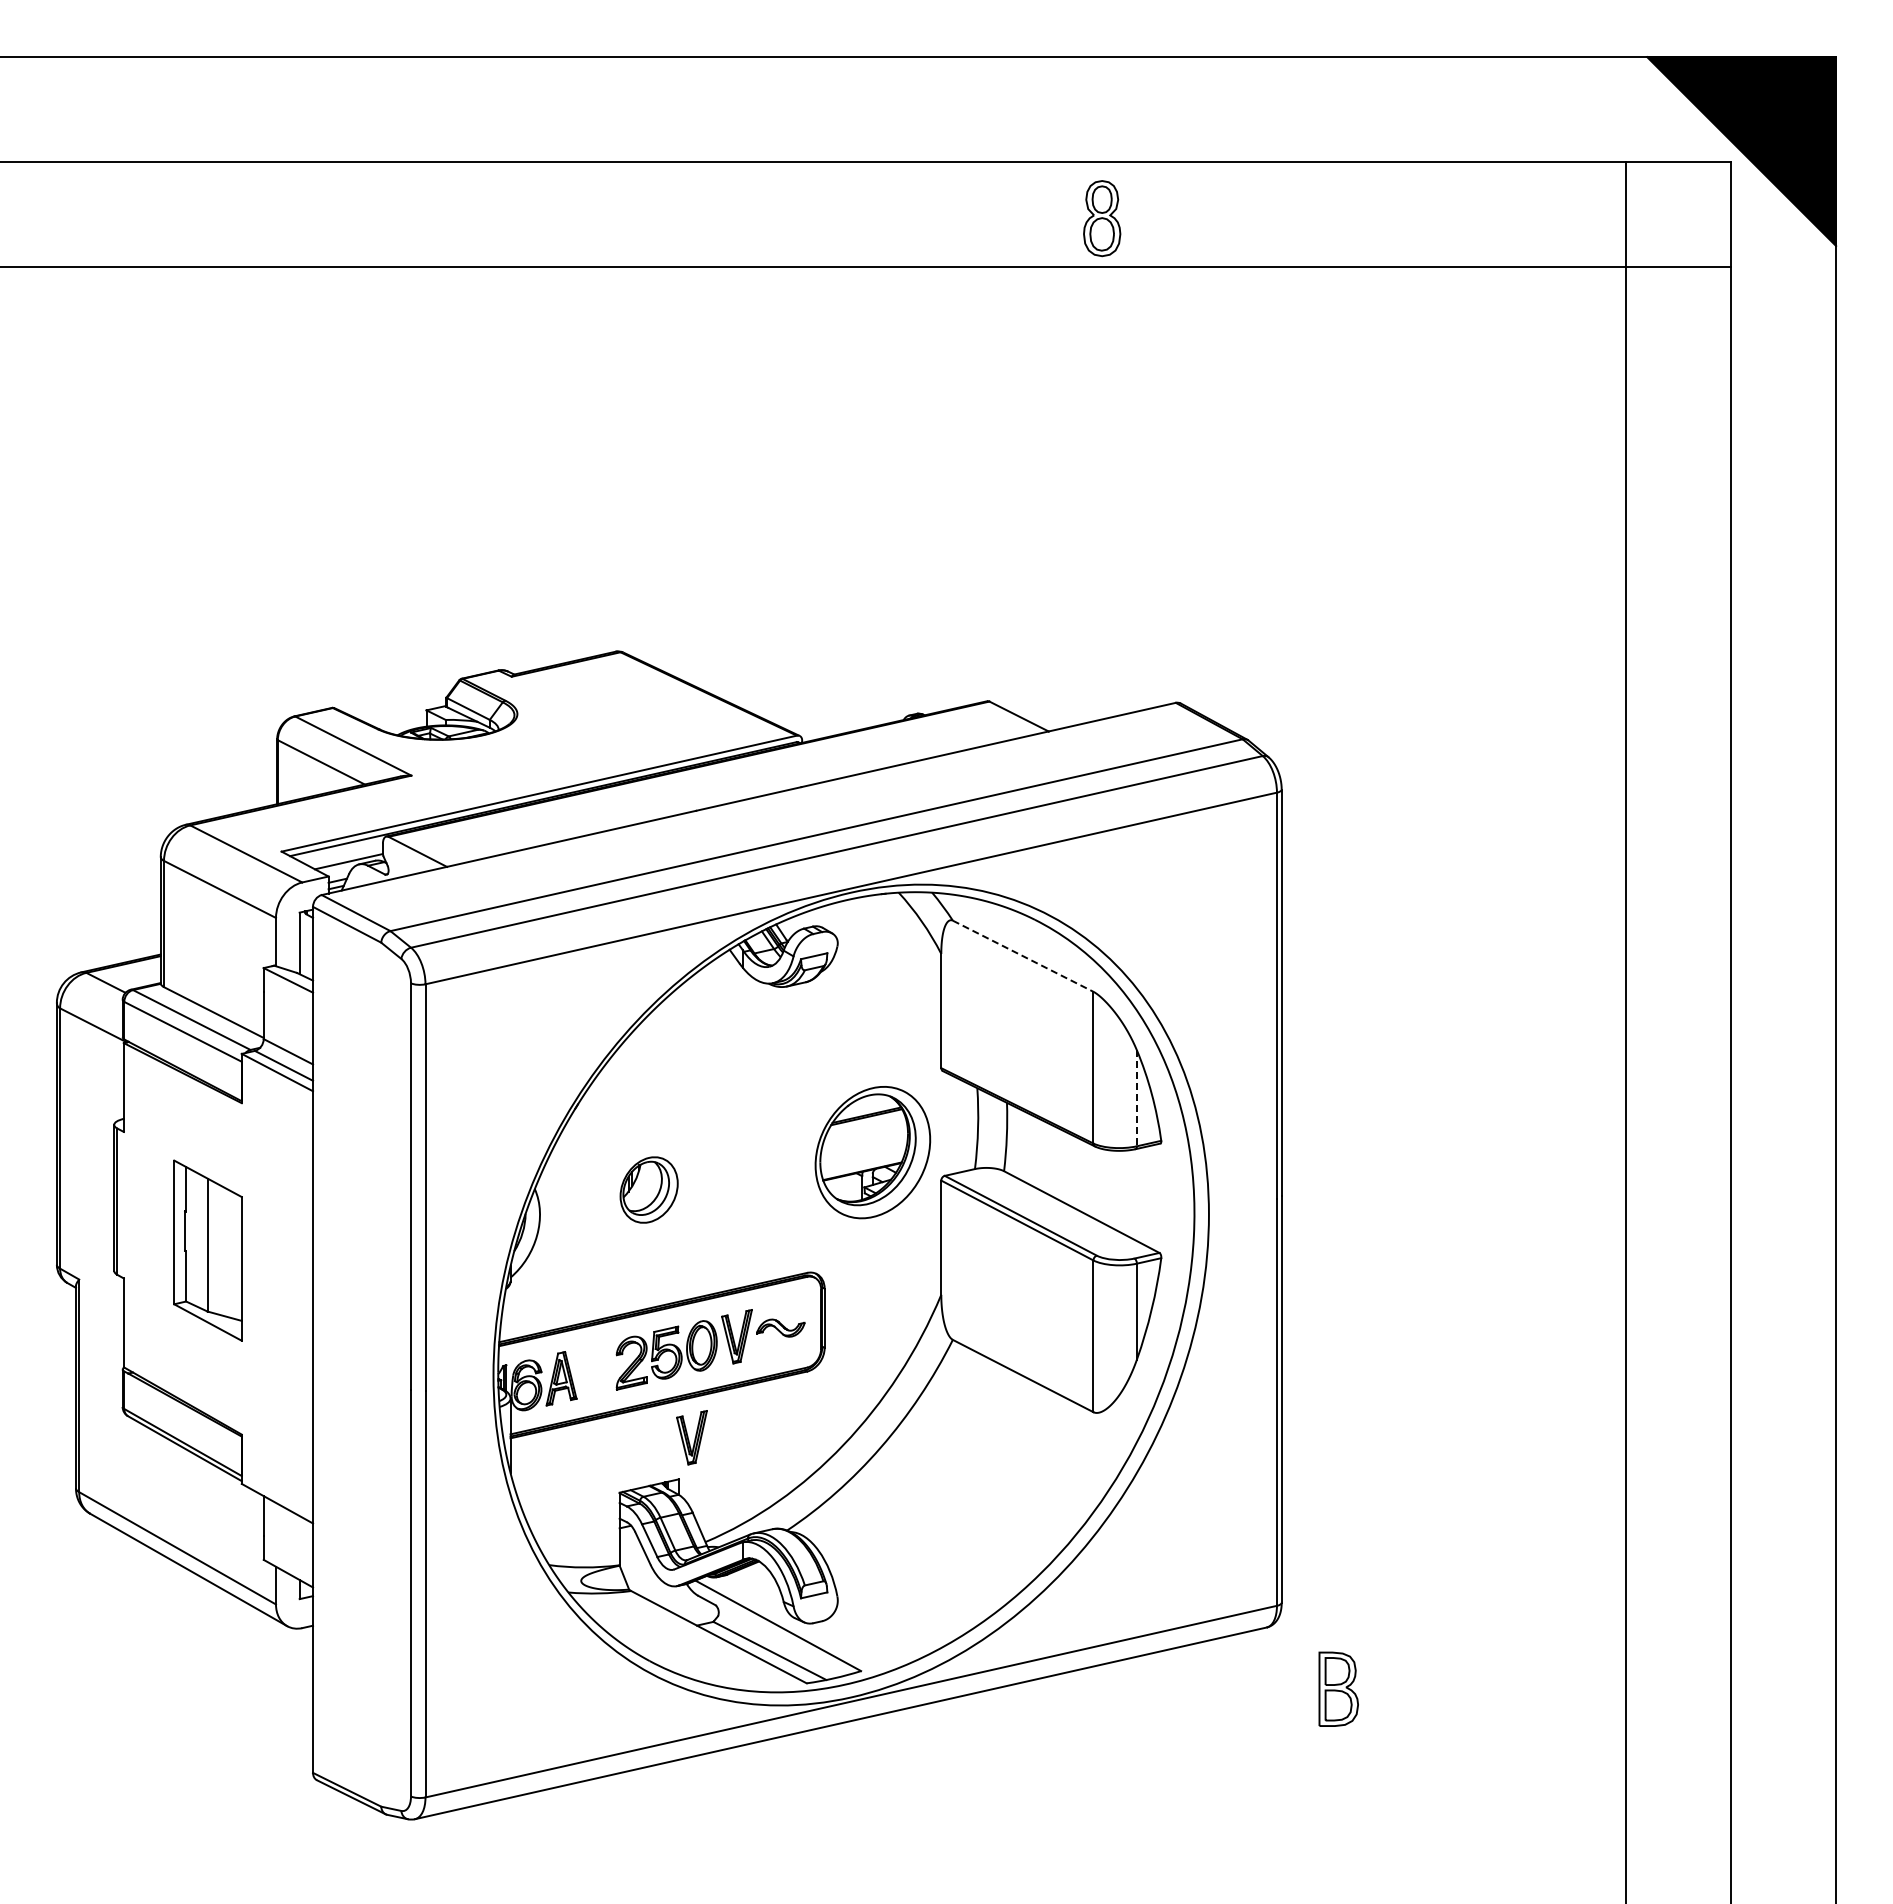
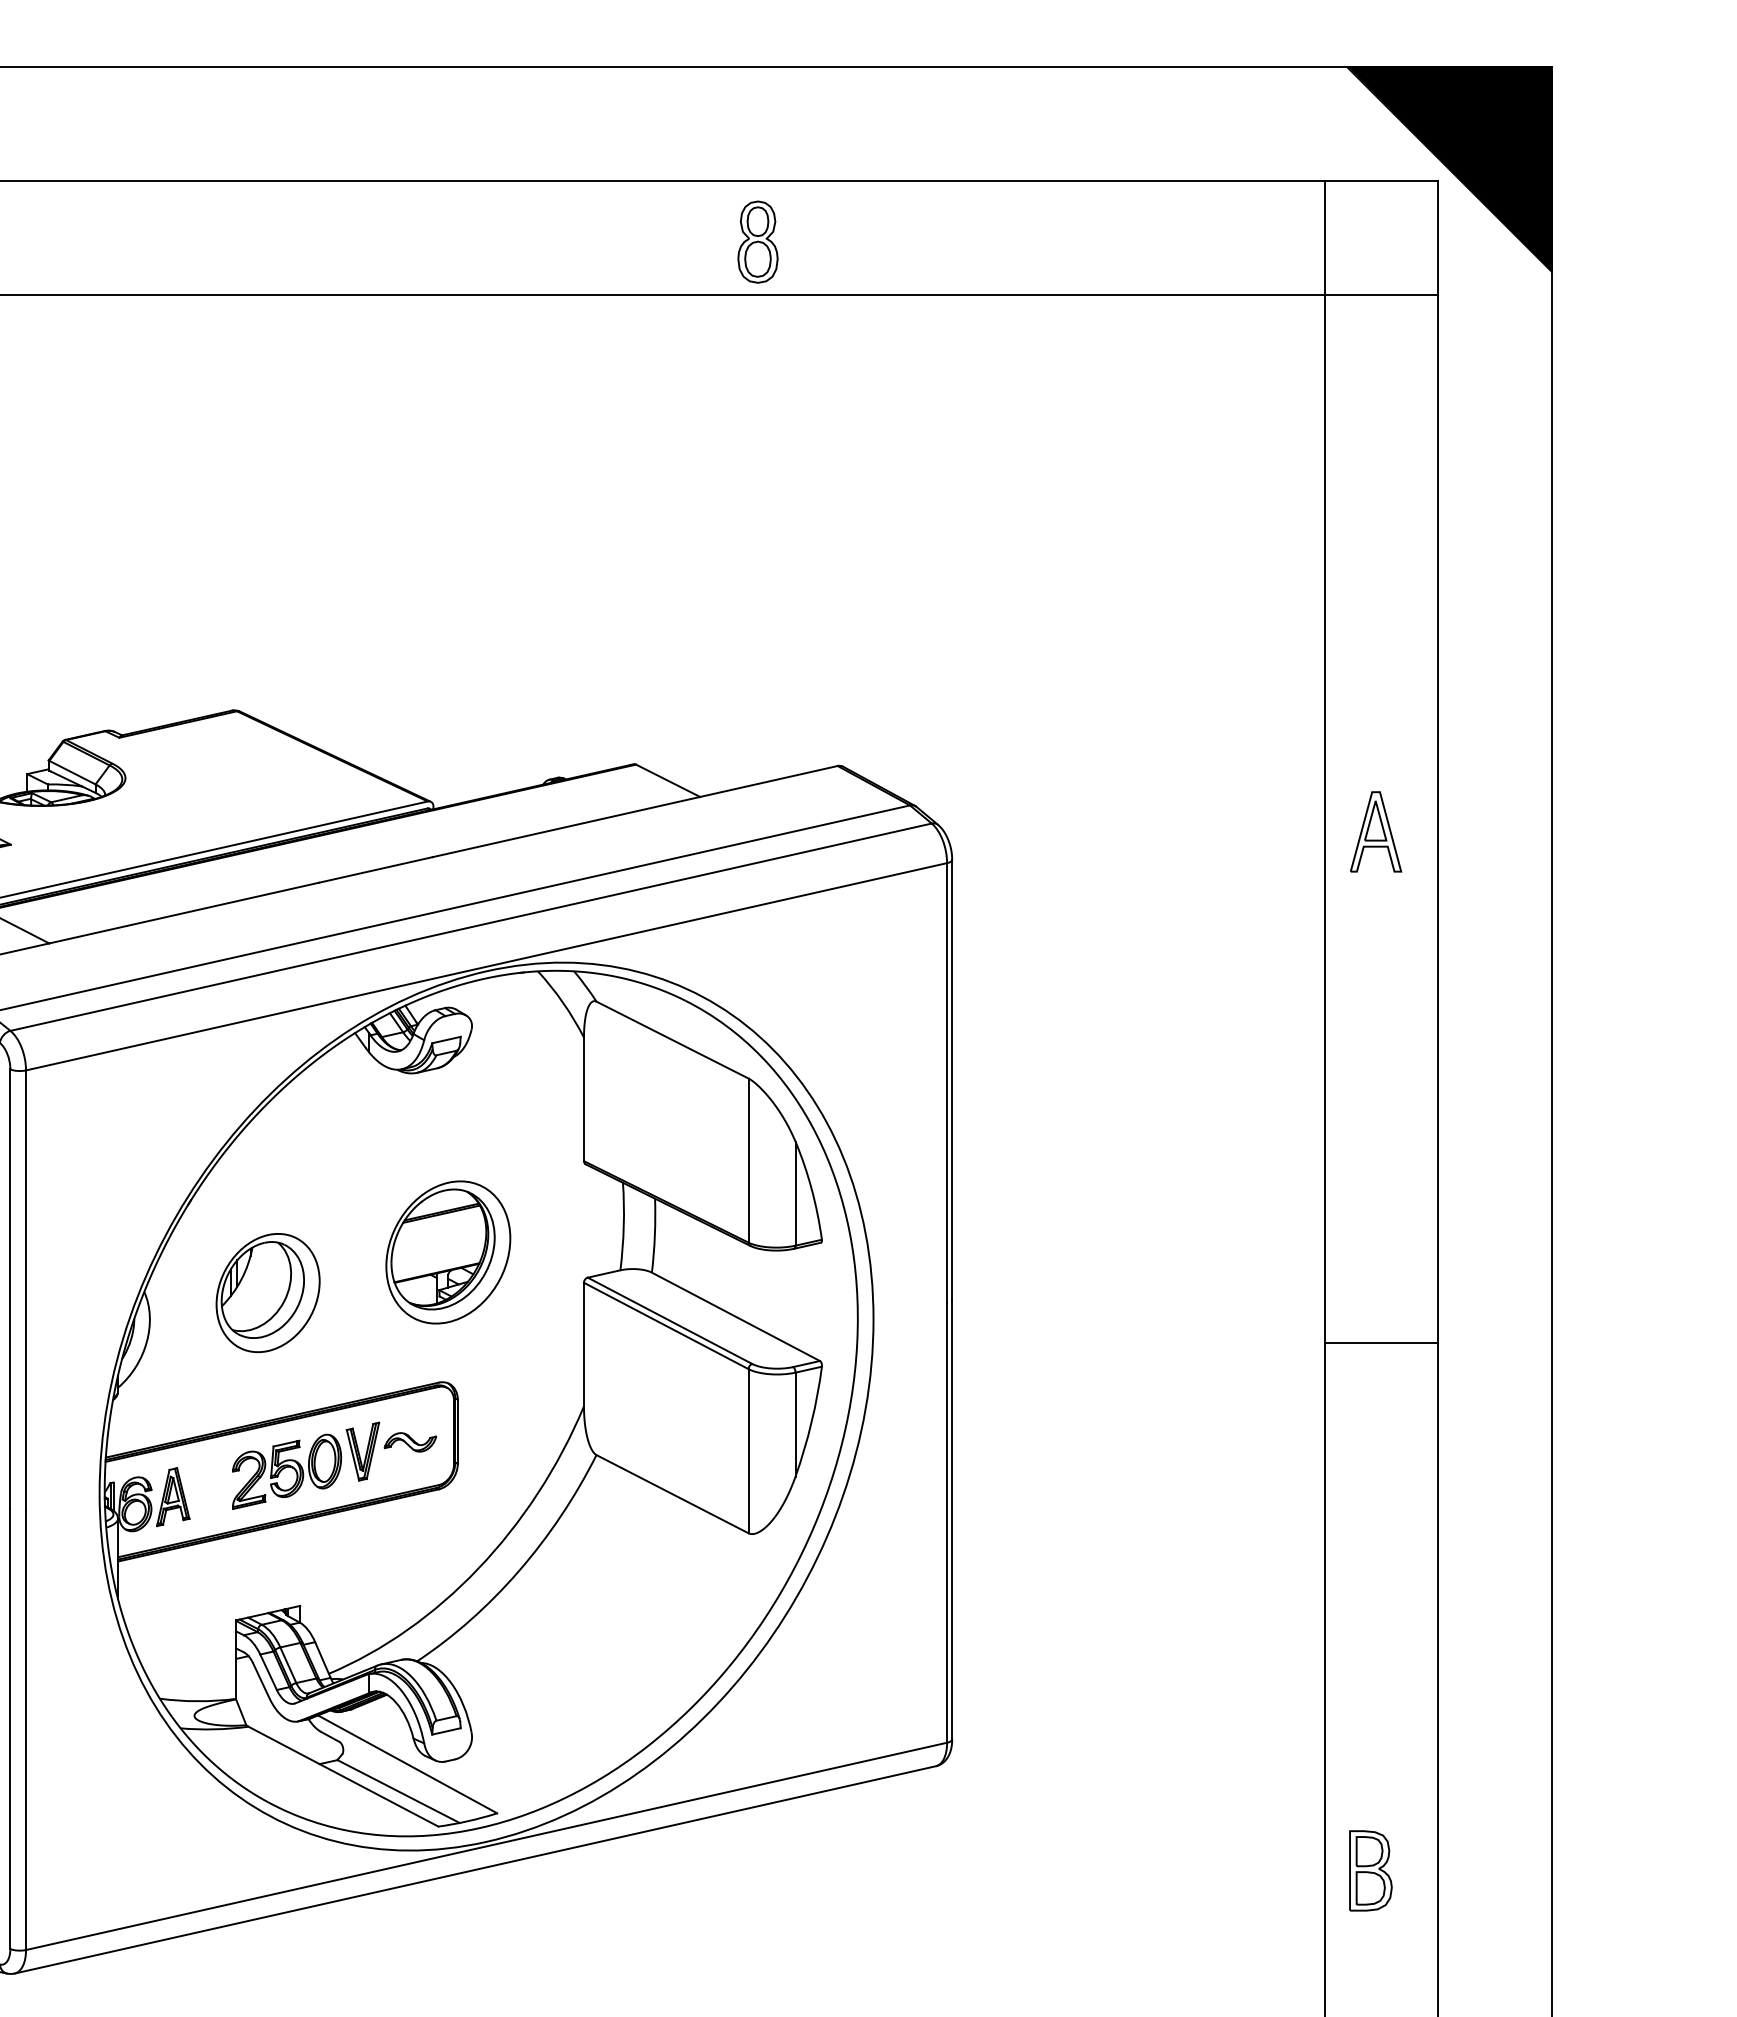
part: (1673, 763) -> (1376, 831), added
line: (1023, 956) -> (672, 1040), dashed -> solid
line: (1136, 1098) -> (795, 1193), dashed -> solid
part: (872, 1152) -> (447, 1252), moved
part: (648, 1189) -> (267, 1292), size x1.67
line: (1678, 1236) -> (1381, 1343), added
part: (691, 1437) -> (313, 1560), removed
part: (1338, 1688) -> (1370, 1870), moved

